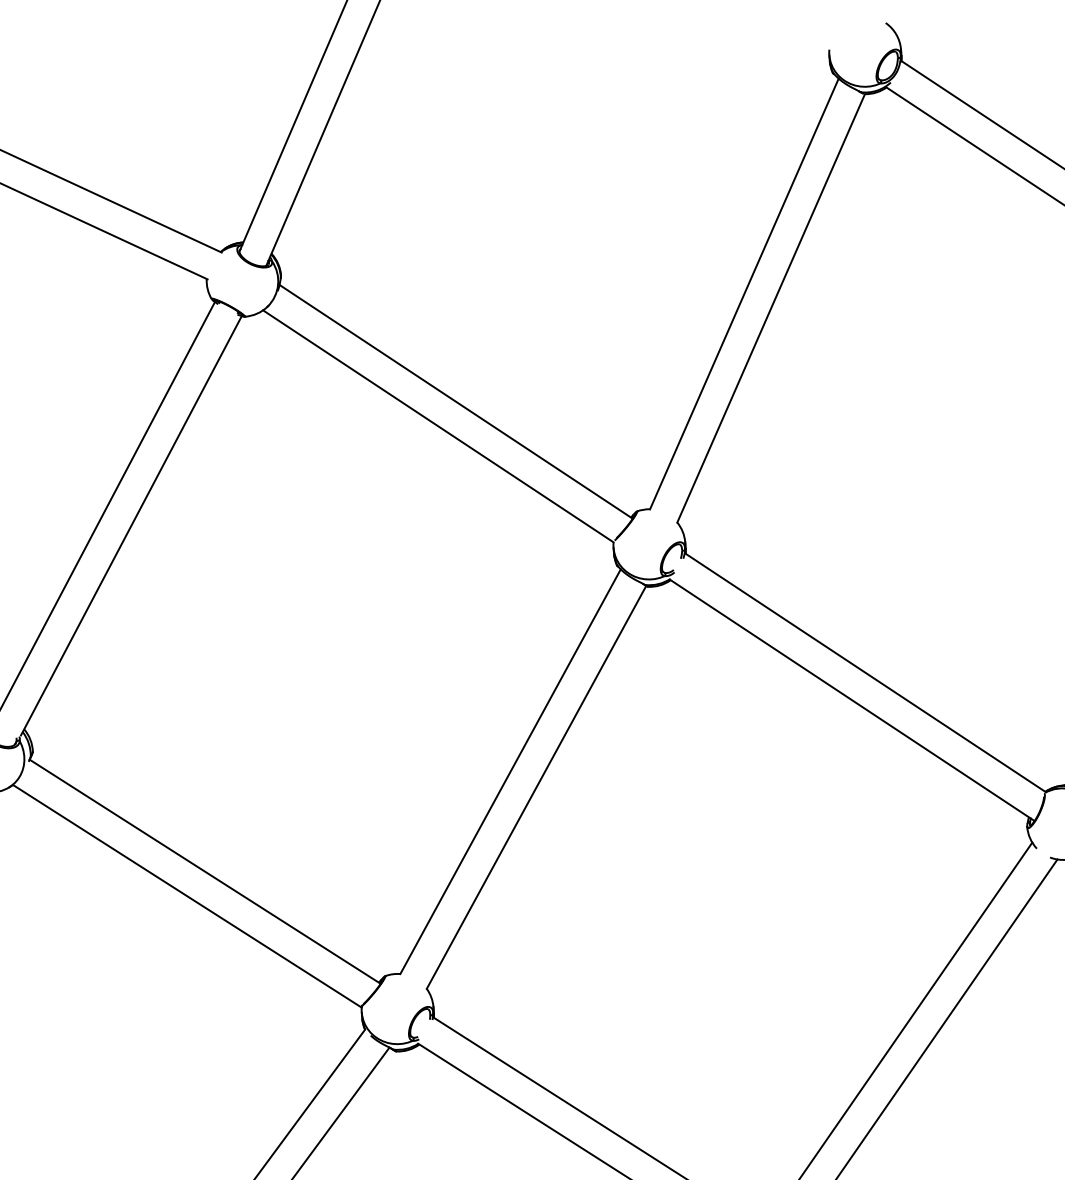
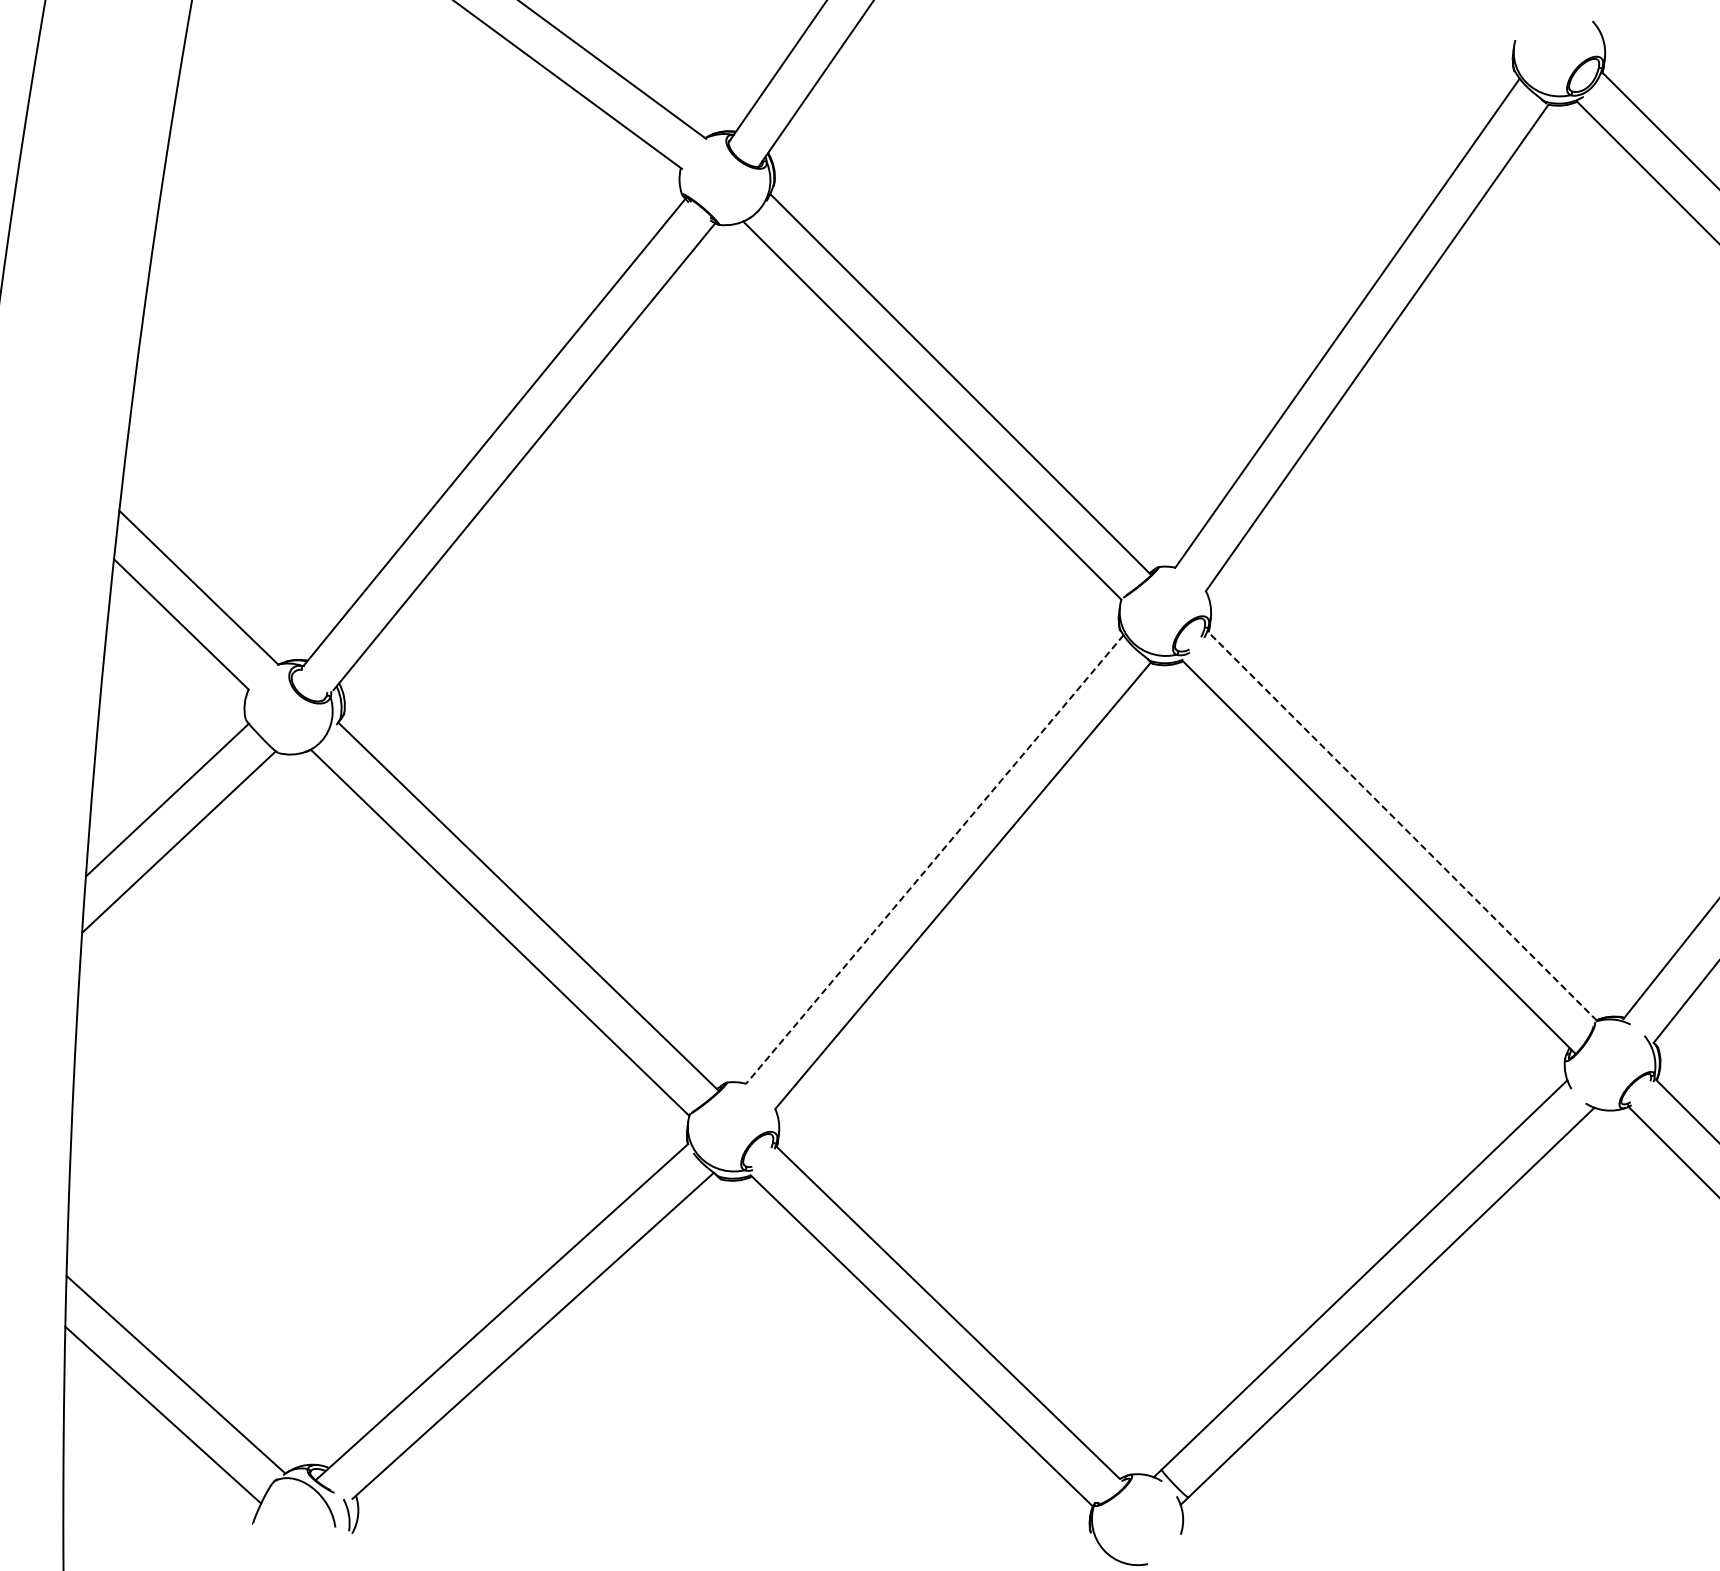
line: (865, 672) -> (1402, 826), solid -> dashed
line: (510, 771) -> (934, 859), solid -> dashed

